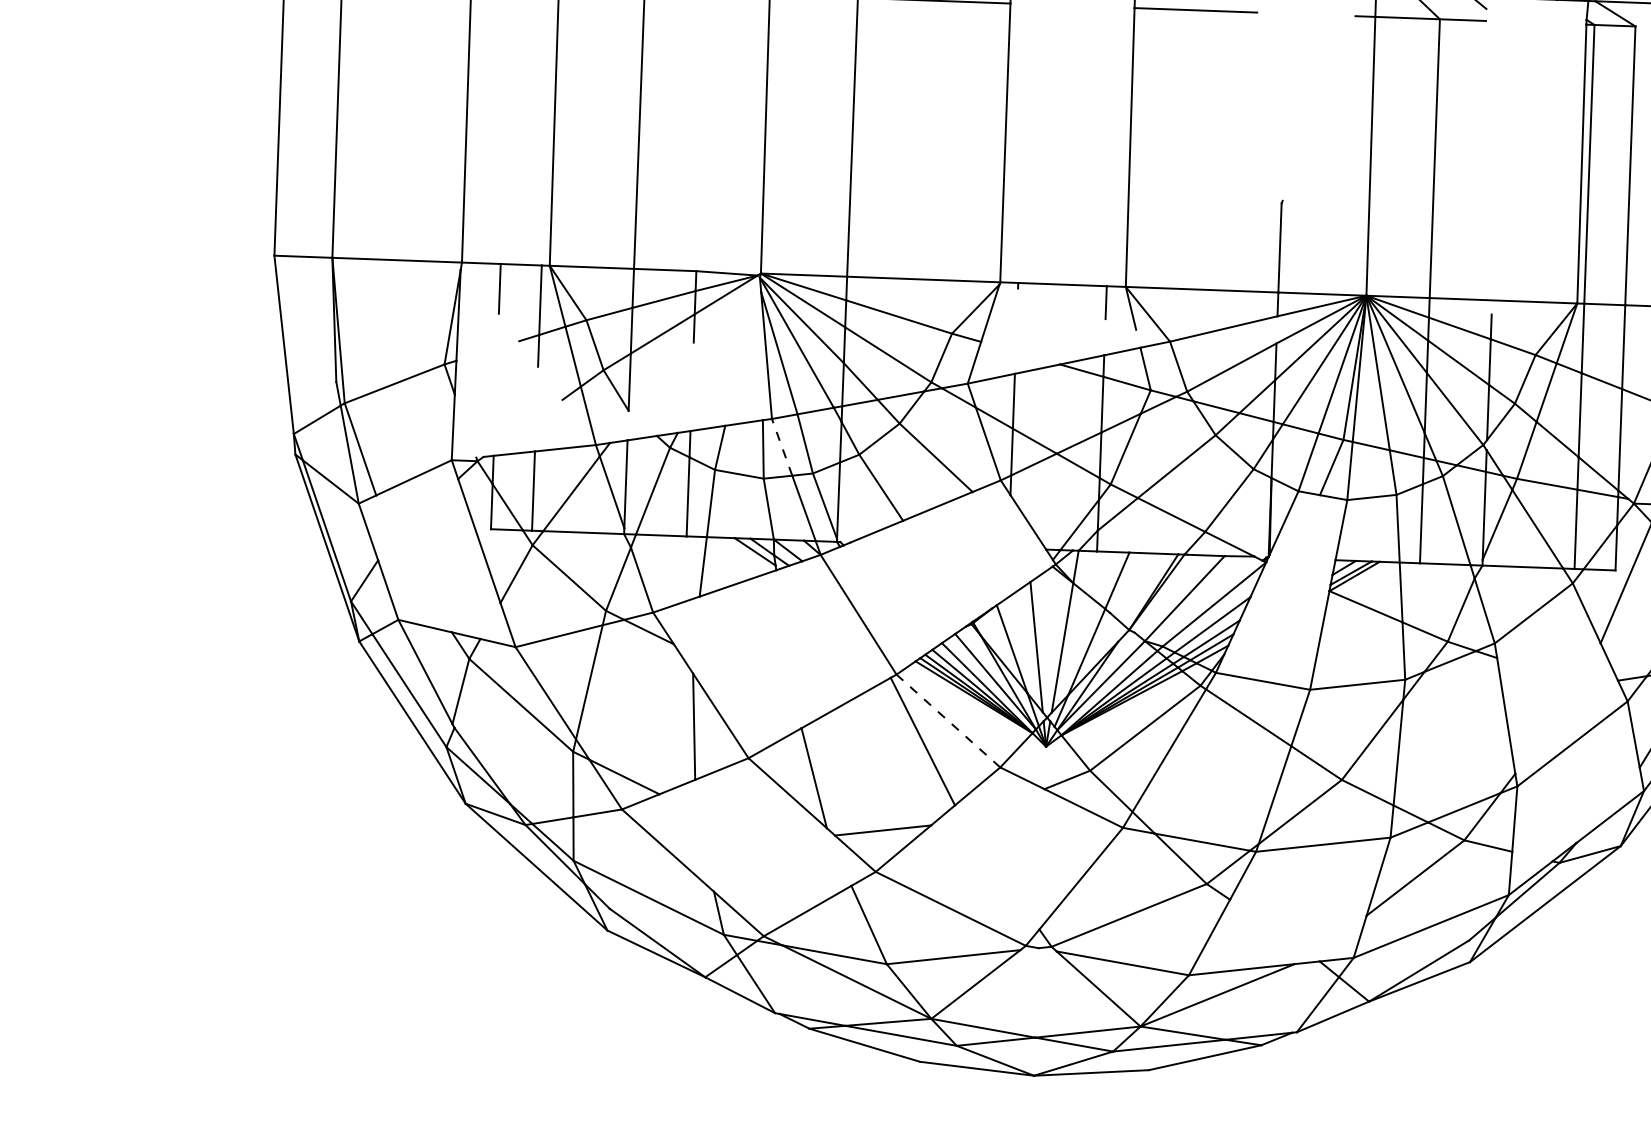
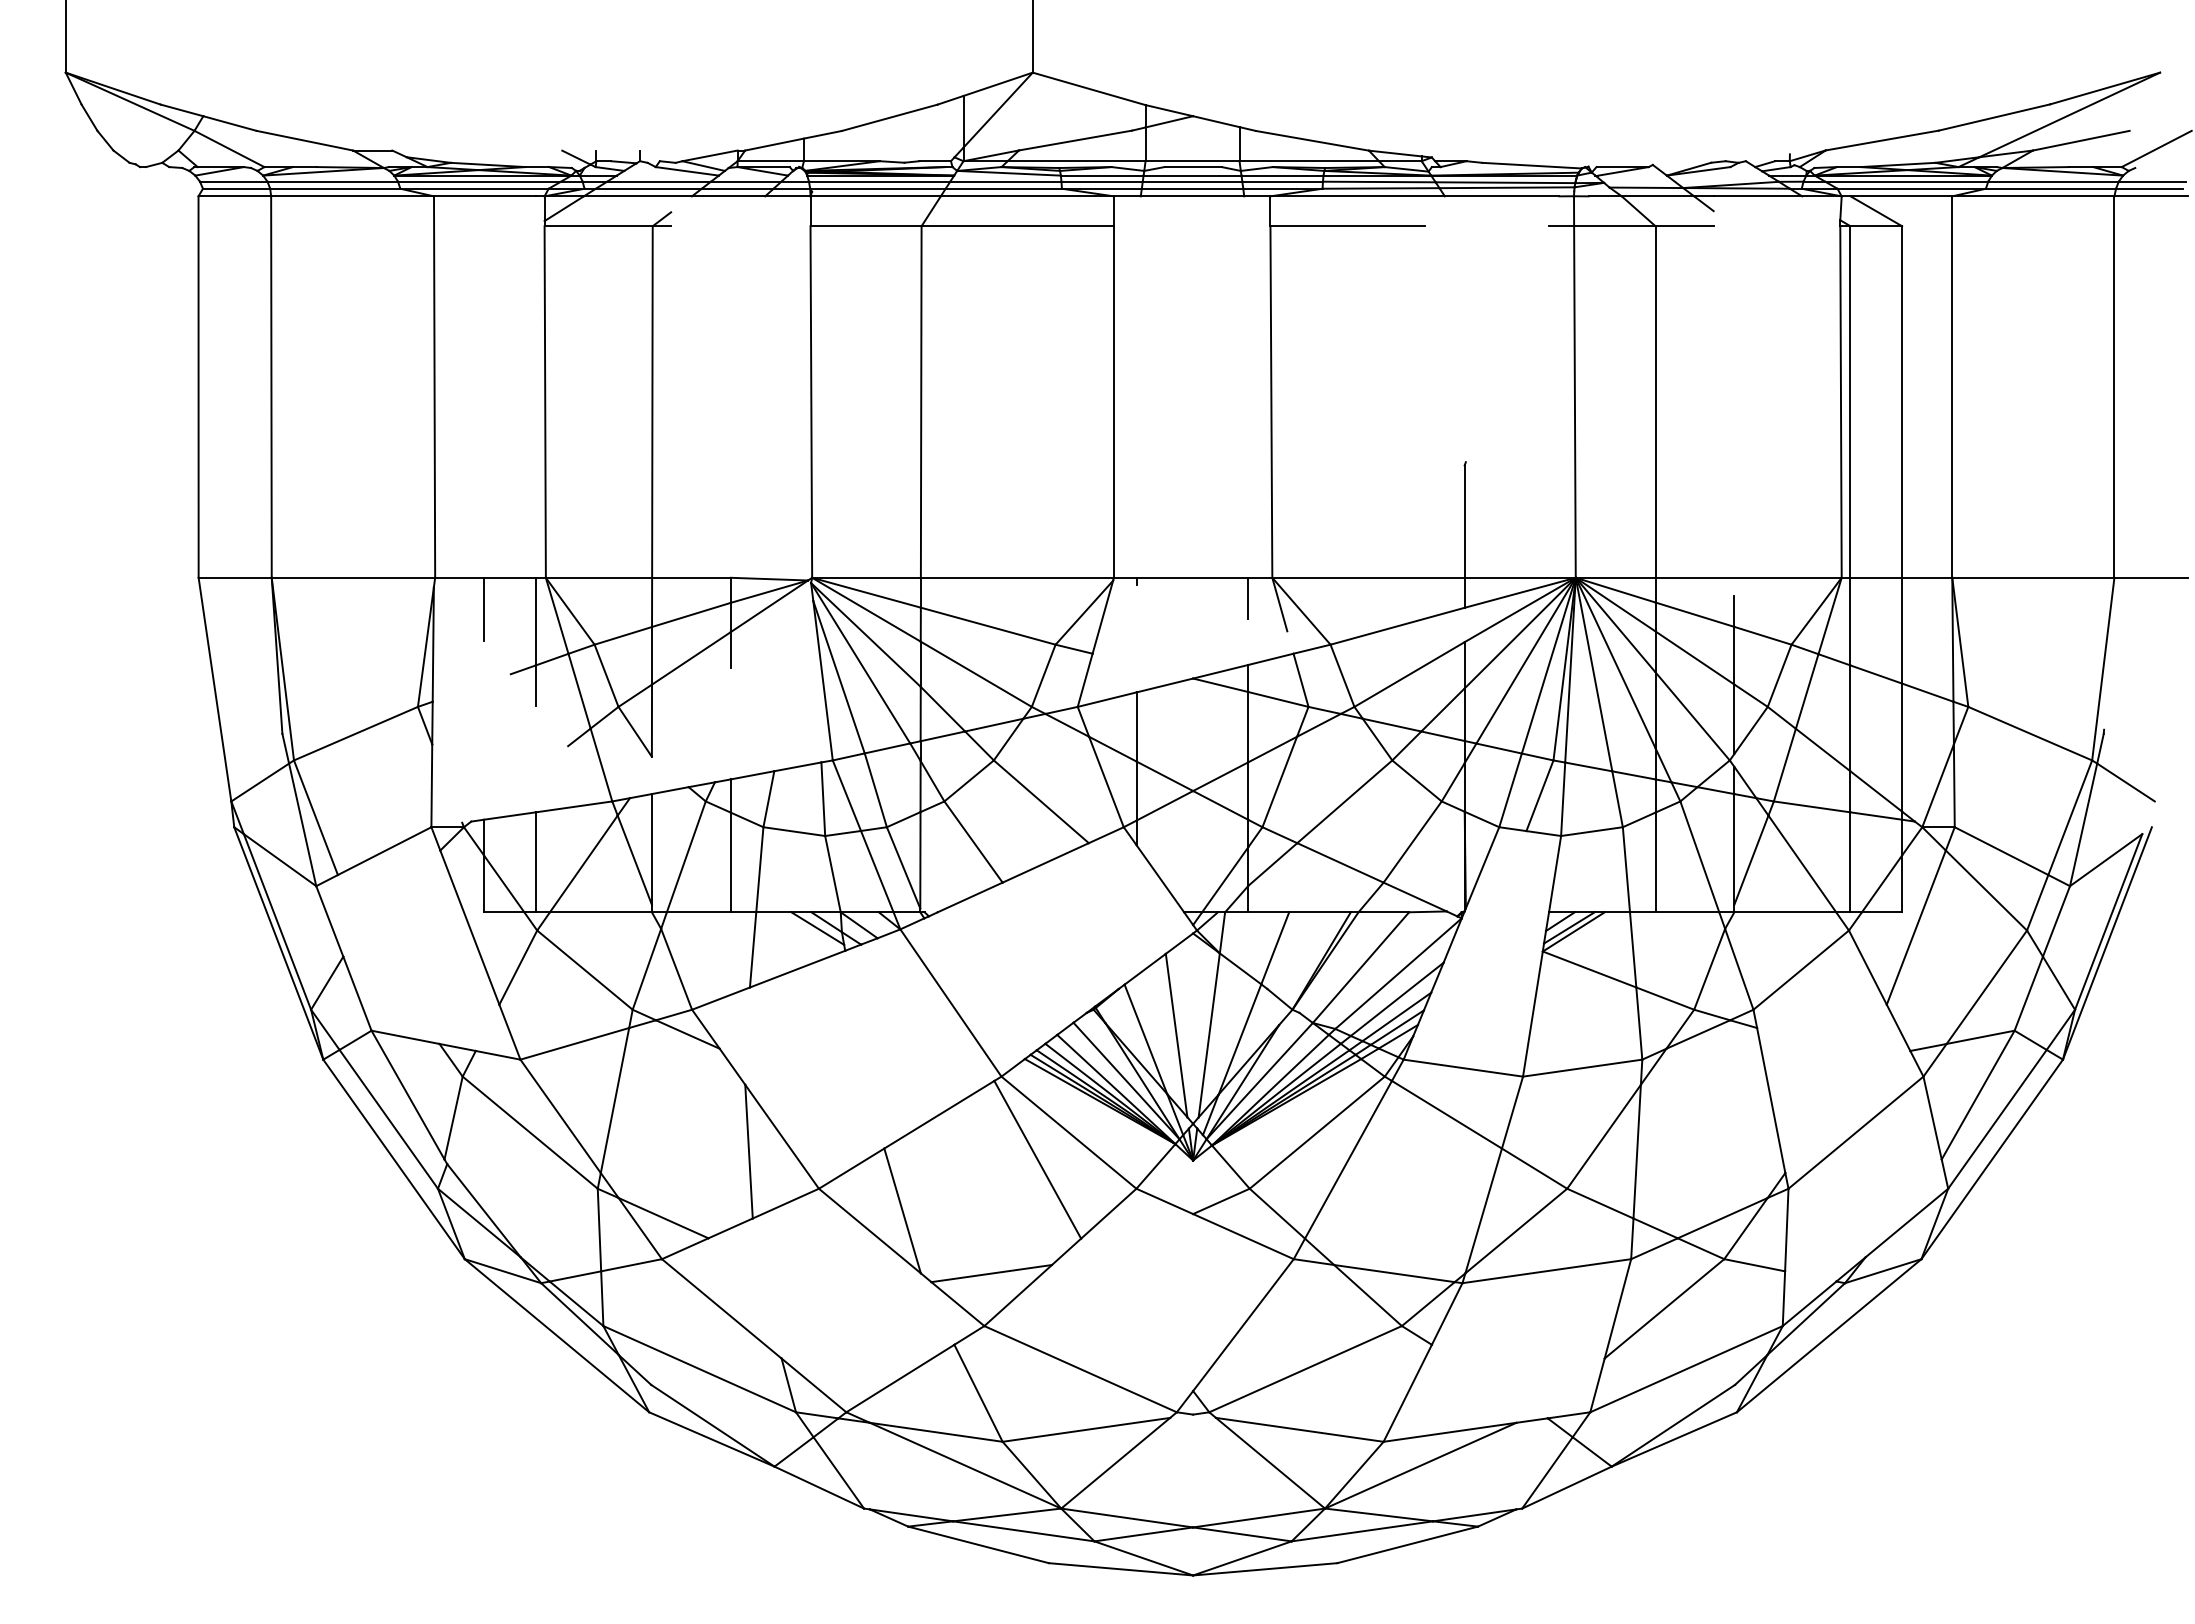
line: (781, 447) -> (846, 795), dashed -> solid
line: (948, 720) -> (1068, 1132), dashed -> solid

